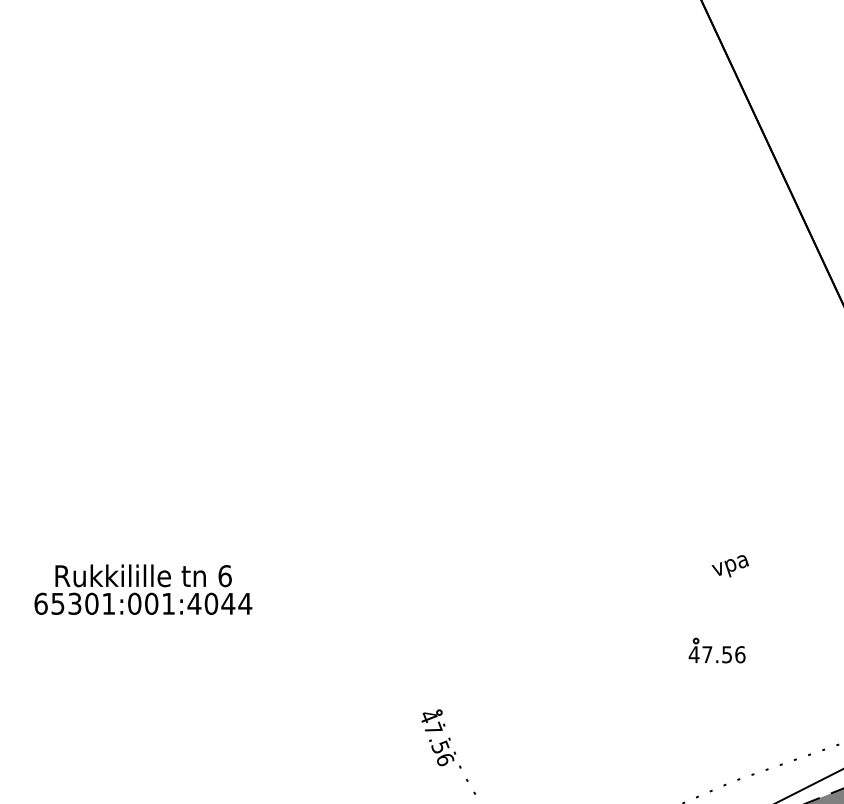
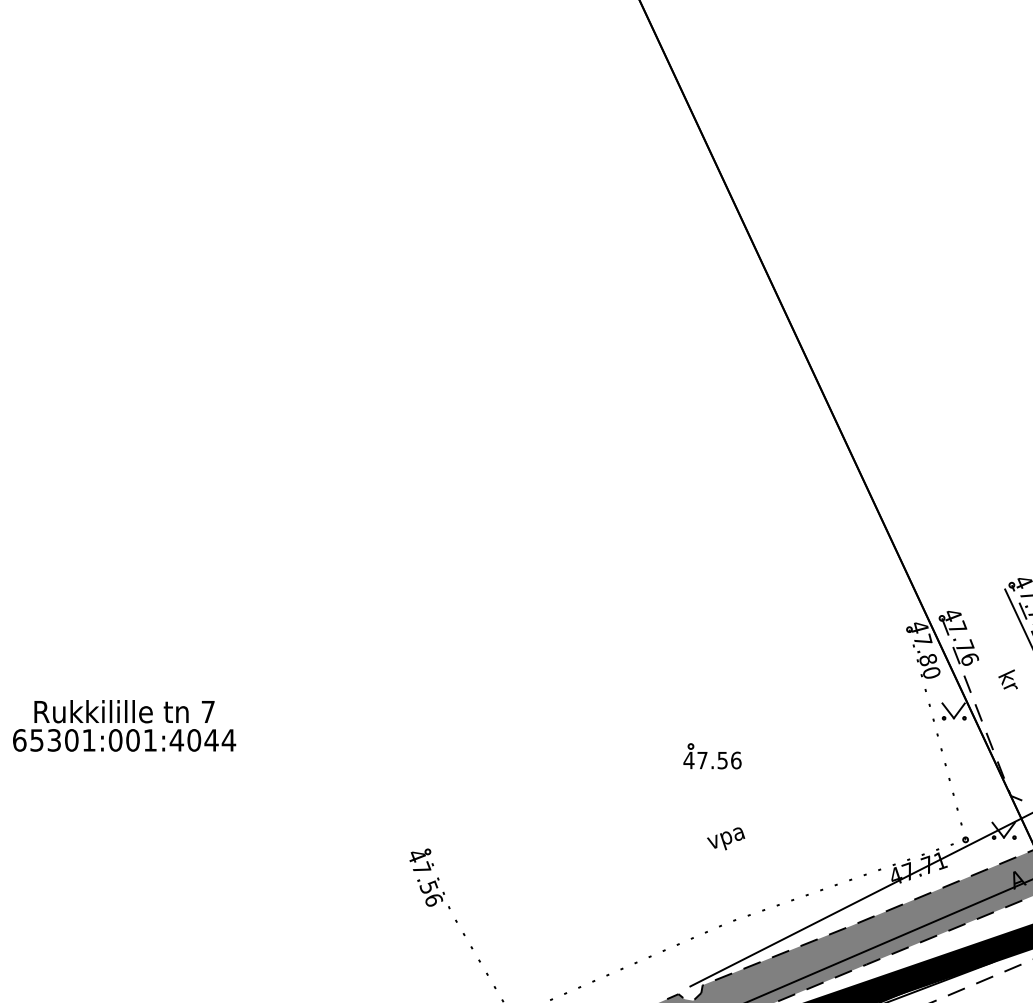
text: (730, 565) -> (726, 838), moved
text: (225, 575) -> (208, 711), 6 -> 7
part: (717, 650) -> (712, 756), moved

